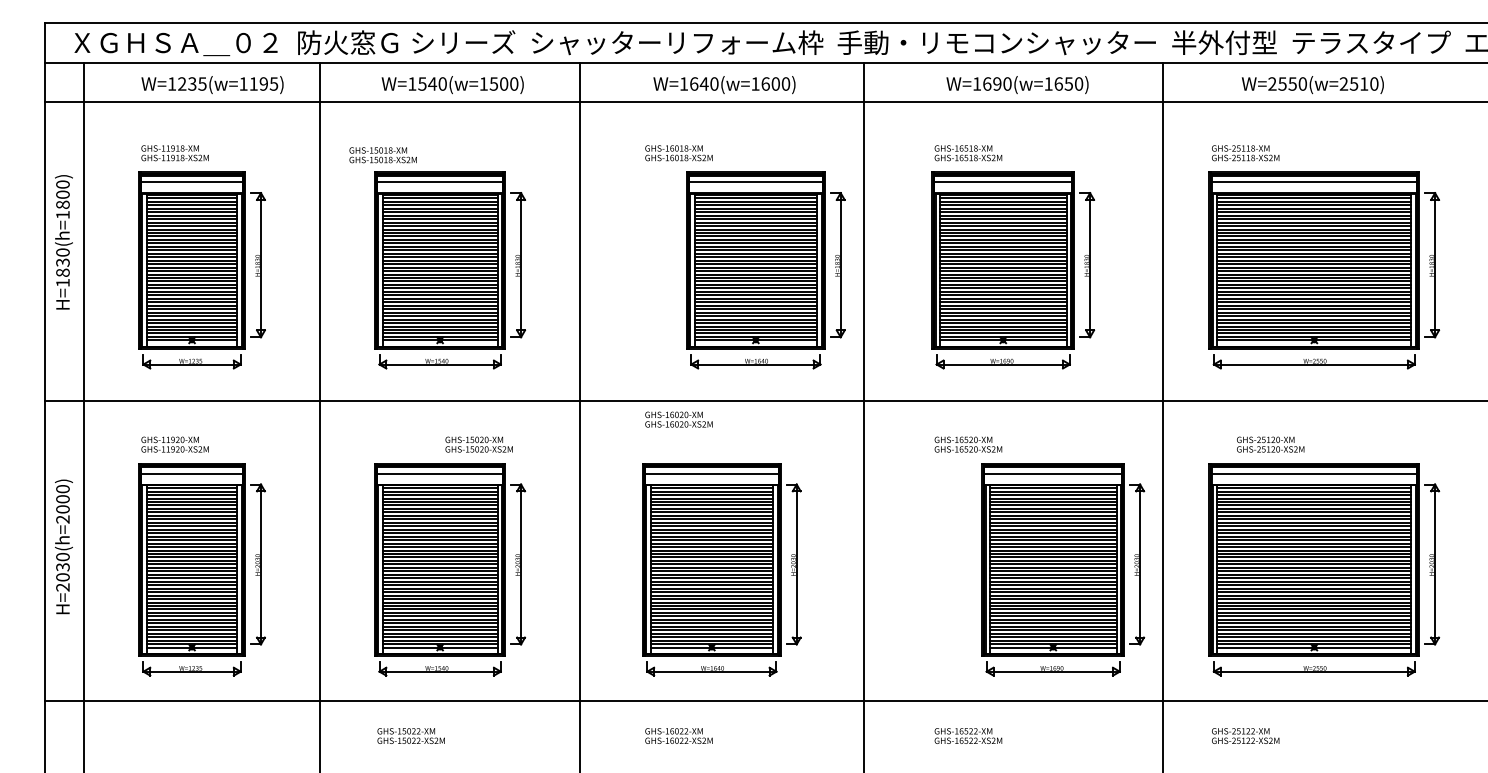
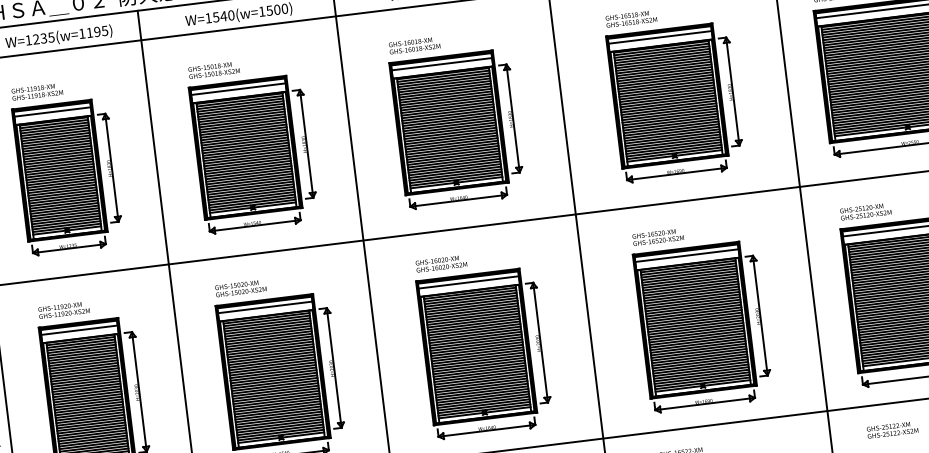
text: (382, 155) -> (213, 70), moved
part: (765, 270) -> (457, 129), moved
text: (678, 419) -> (441, 263), moved
text: (478, 444) -> (240, 288), moved
text: (1270, 444) -> (865, 211), moved
part: (1063, 569) -> (703, 326), moved

